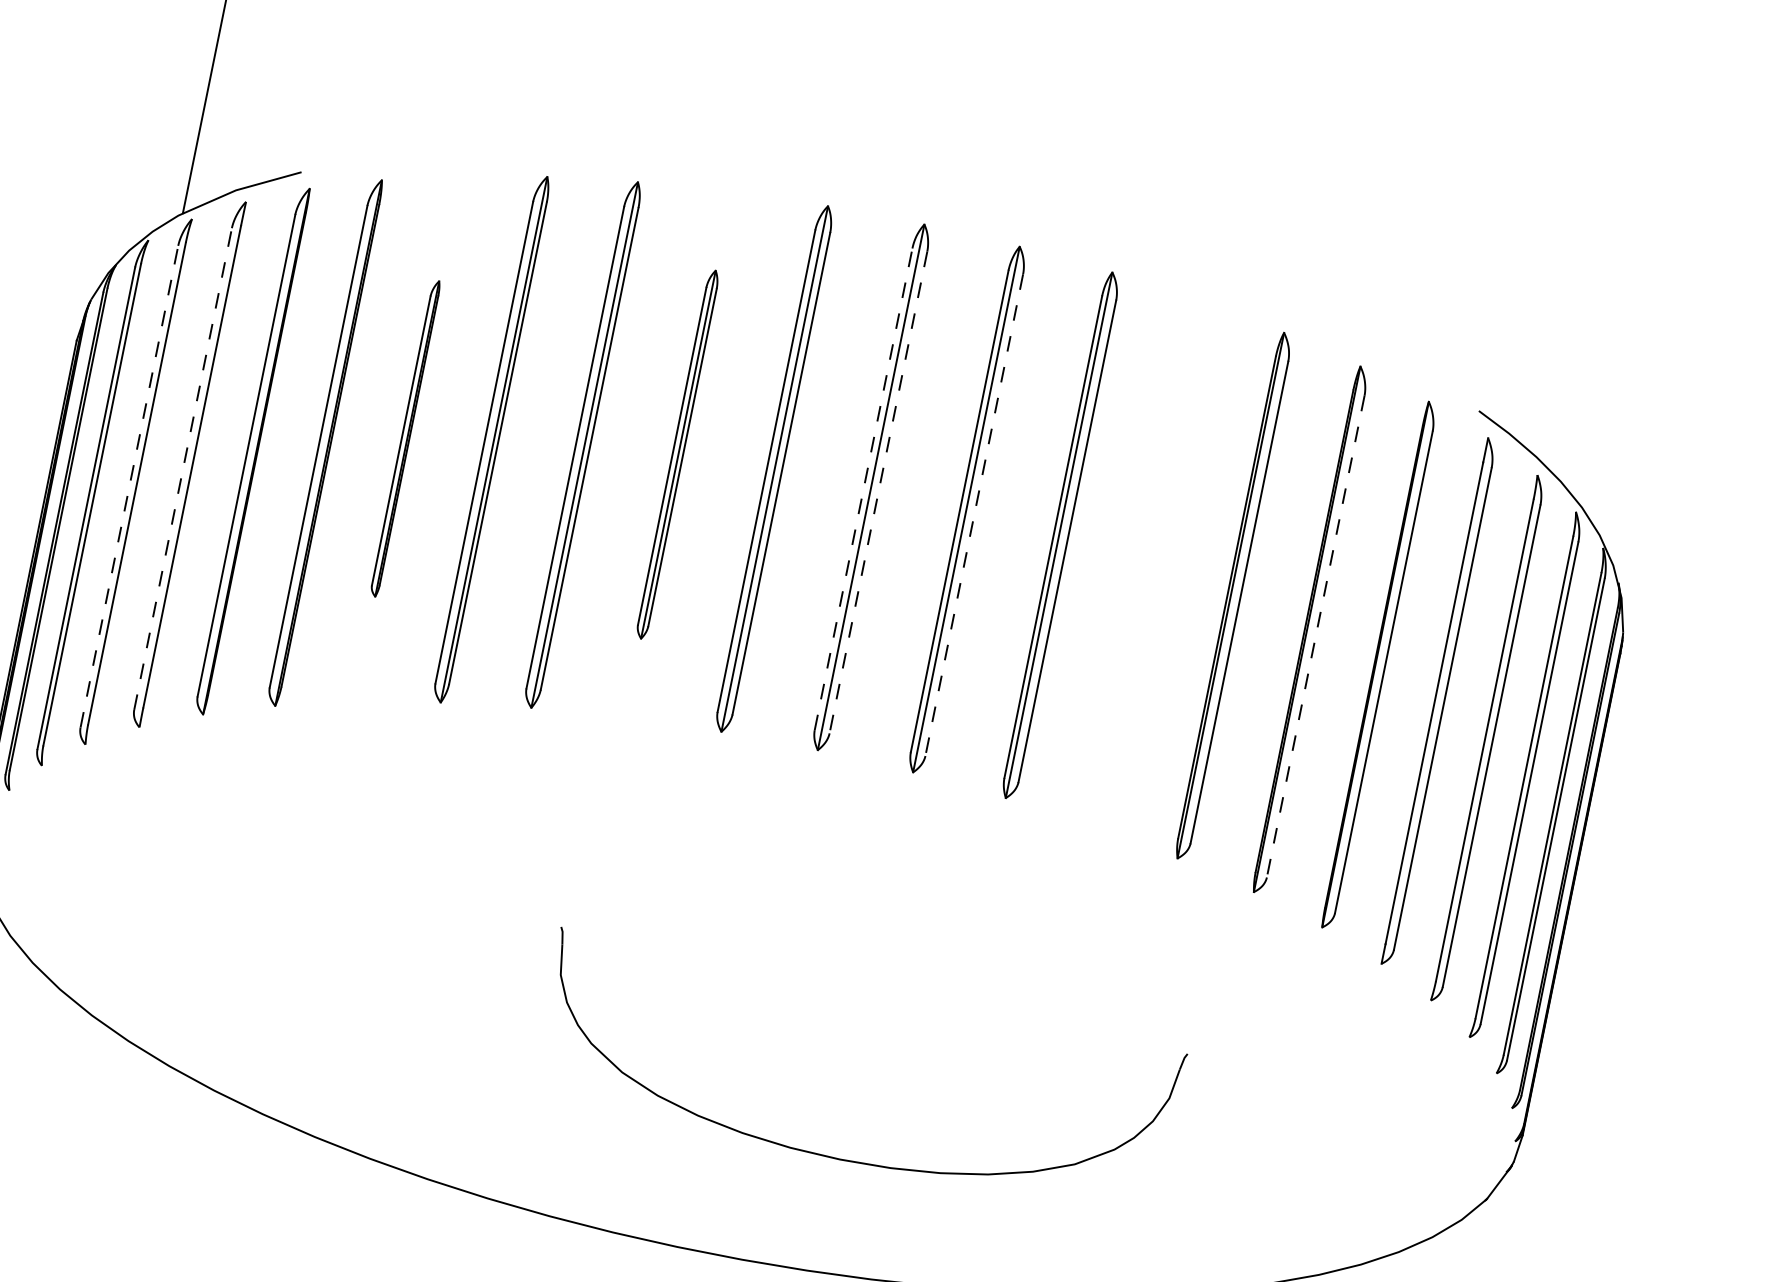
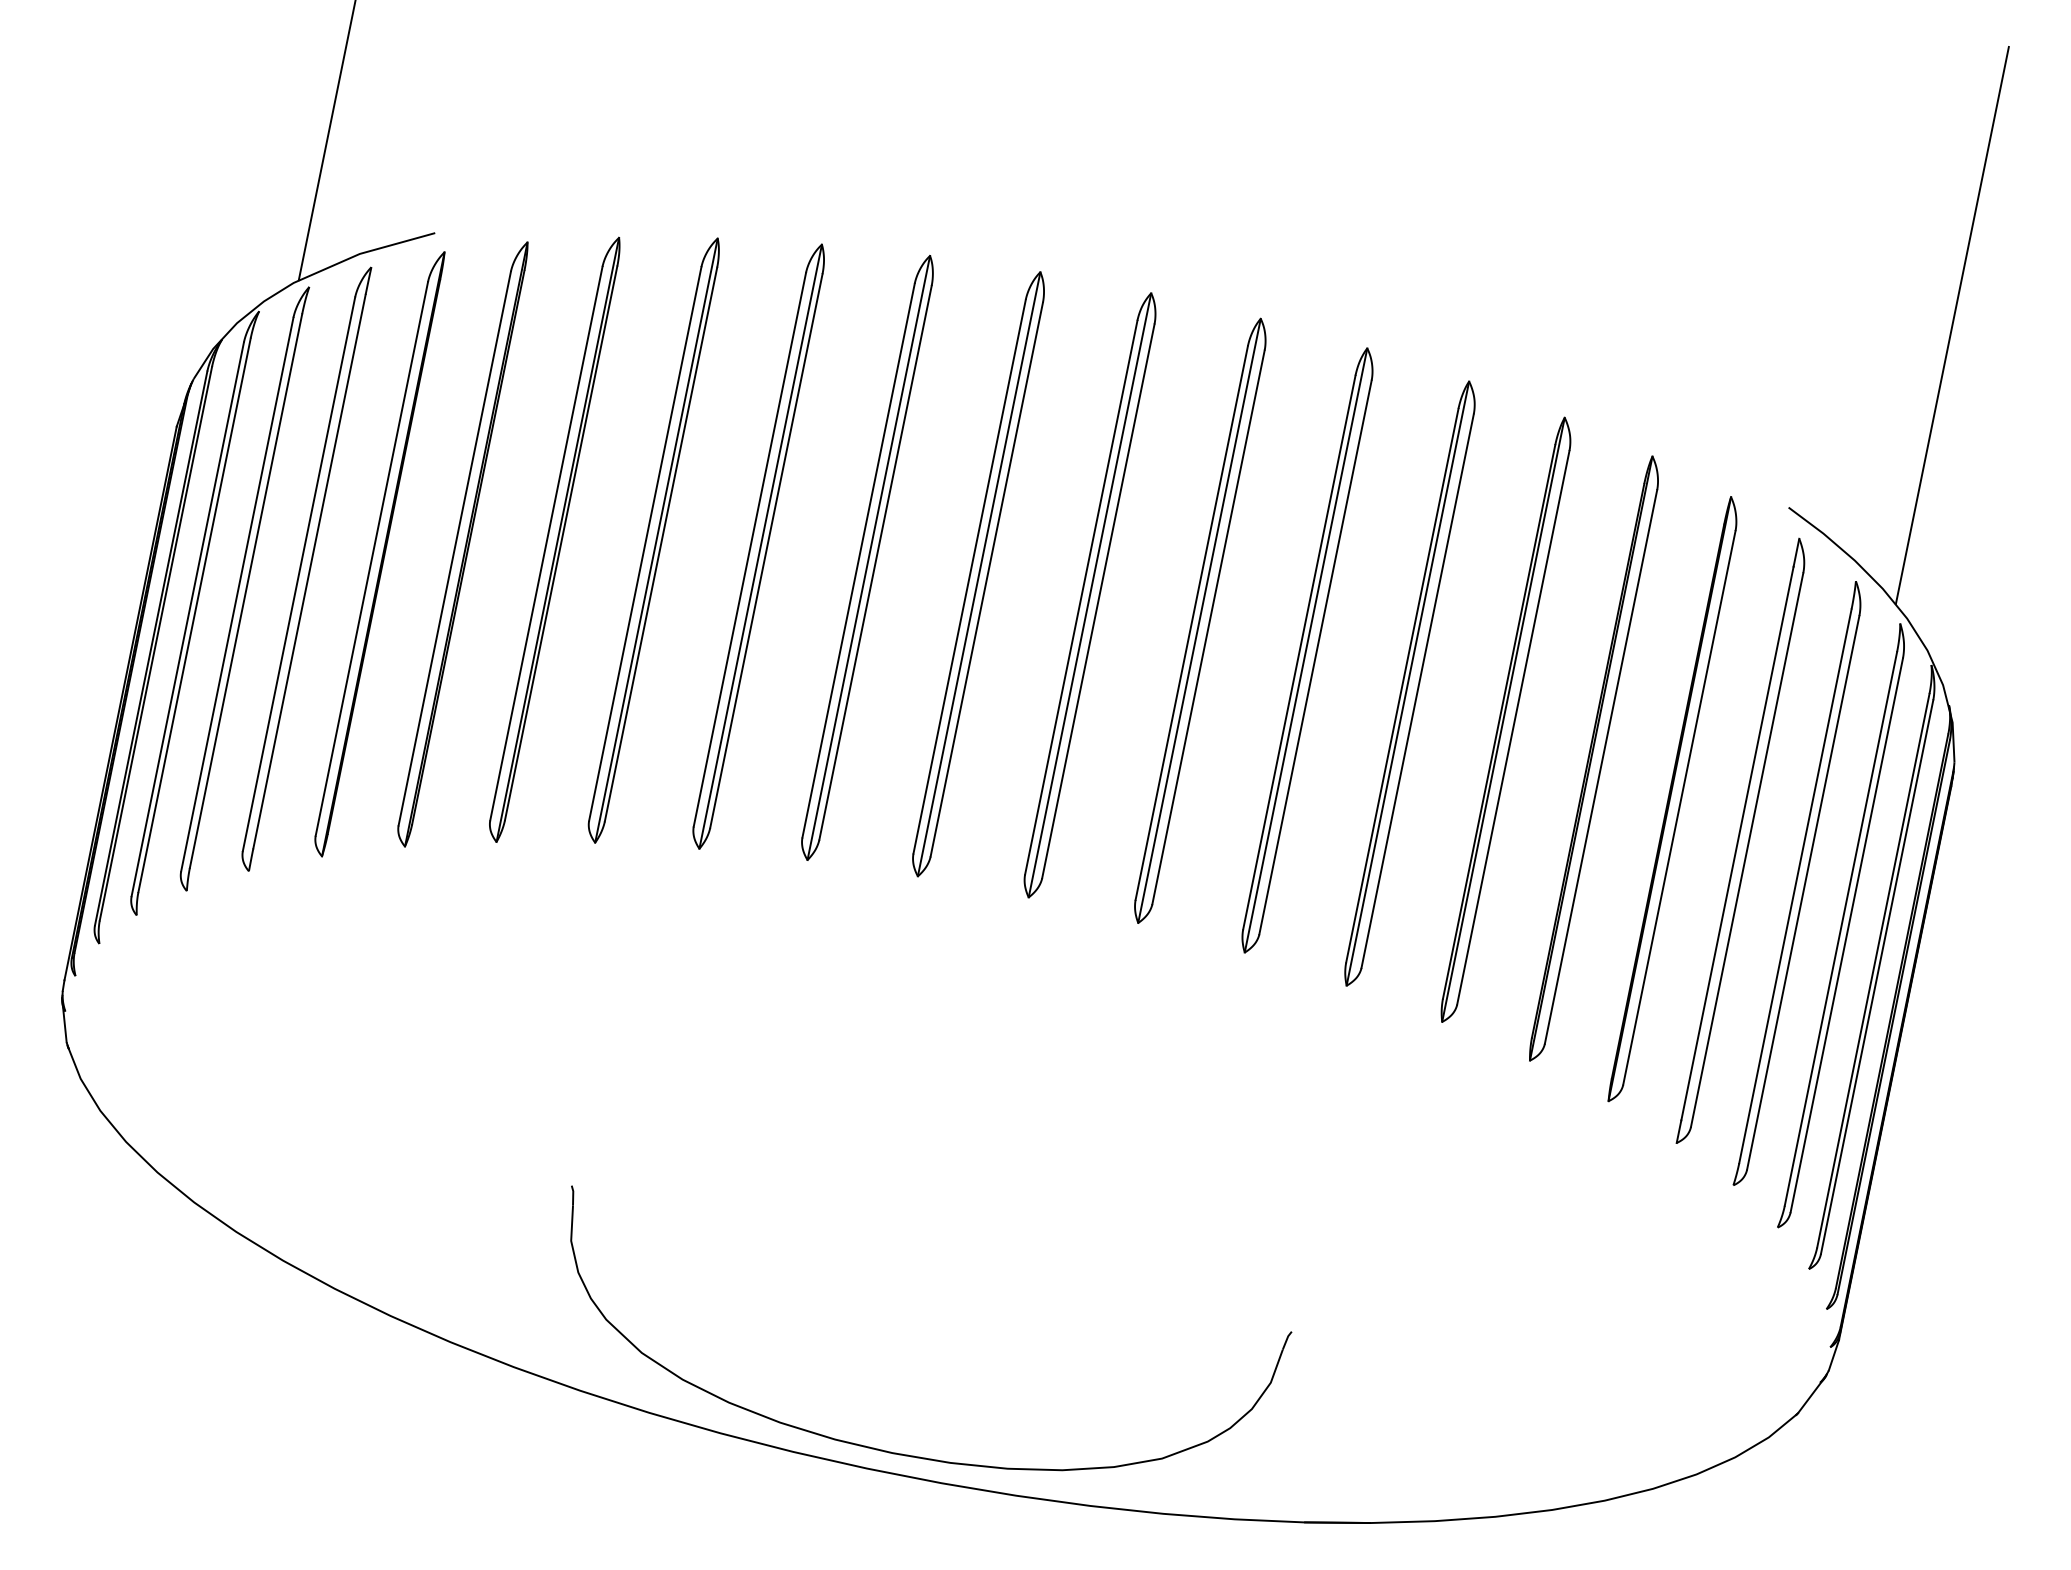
line: (1620, 252) -> (1951, 325), added
part: (405, 438) -> (554, 539), size x1.67
part: (677, 454) -> (867, 557), size x1.43
line: (183, 468) -> (299, 573), dashed -> solid
line: (129, 486) -> (237, 594), dashed -> solid
line: (863, 489) -> (1081, 597), dashed -> solid
line: (878, 492) -> (1098, 601), dashed -> solid
line: (974, 515) -> (1208, 627), dashed -> solid
part: (1149, 564) -> (1409, 683), added
line: (1315, 637) -> (1600, 767), dashed -> solid
part: (854, 1160) -> (908, 1454), moved

